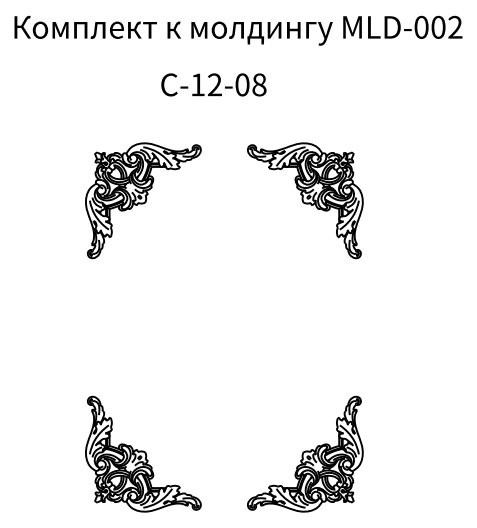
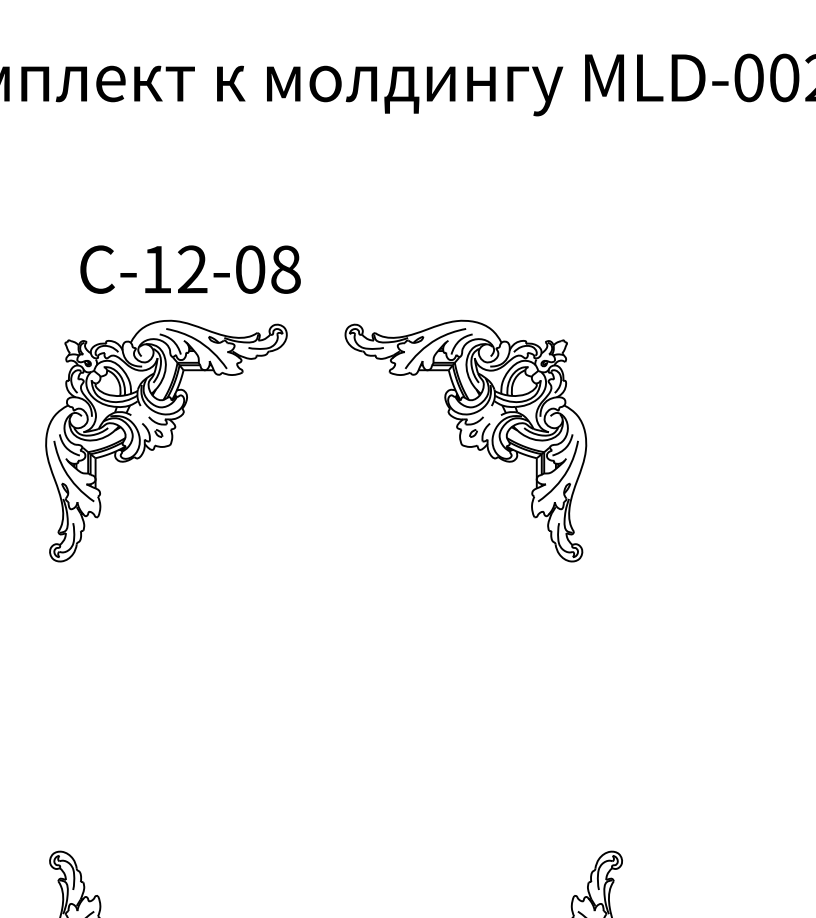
text: (213, 84) -> (189, 268), moved
part: (305, 200) -> (466, 440), moved

